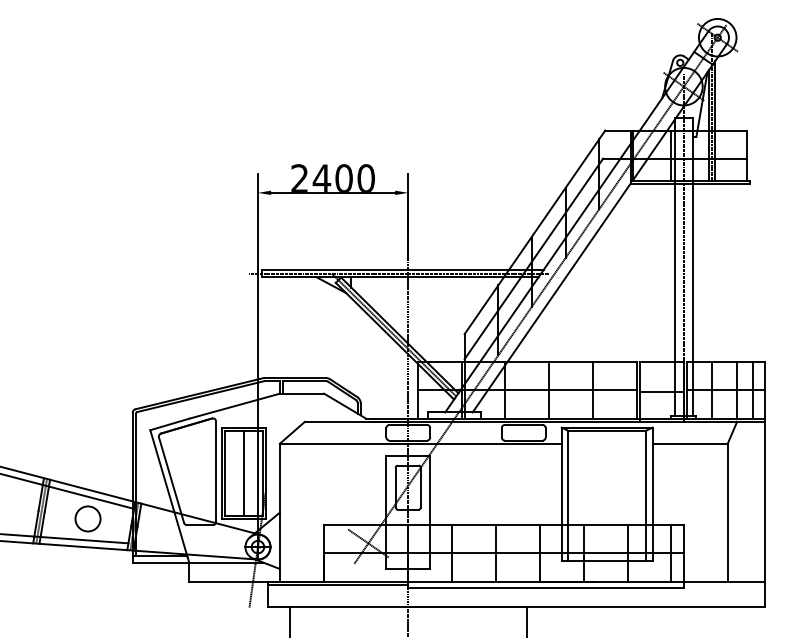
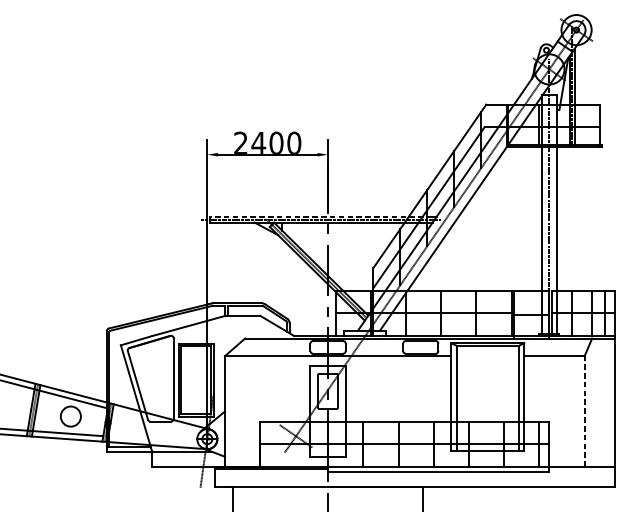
line: (399, 269) -> (321, 216), solid -> dashed
line: (244, 473) -> (196, 380), removed
line: (727, 512) -> (584, 411), solid -> dashed

